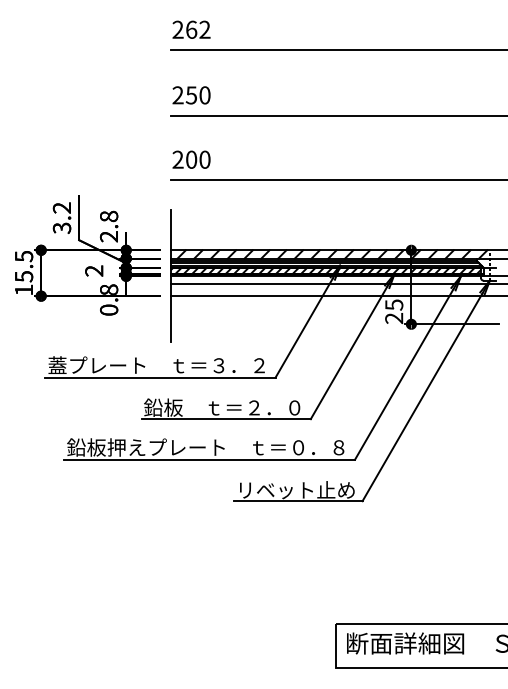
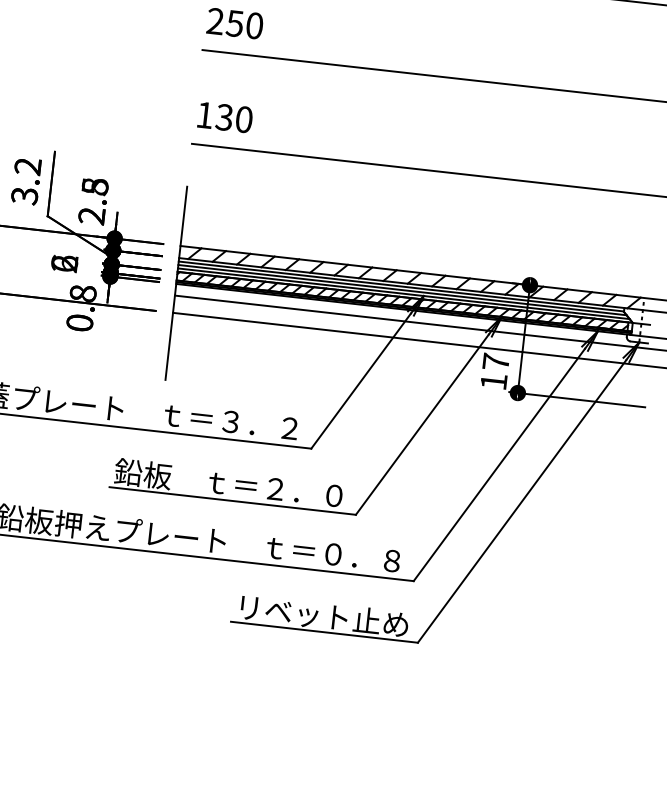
text: (184, 159) -> (214, 115), 200 -> 130
text: (109, 216) -> (95, 186), 2.8 -> 2.5
text: (94, 270) -> (65, 262), 2 -> 6
text: (394, 311) -> (495, 371), 25 -> 17

